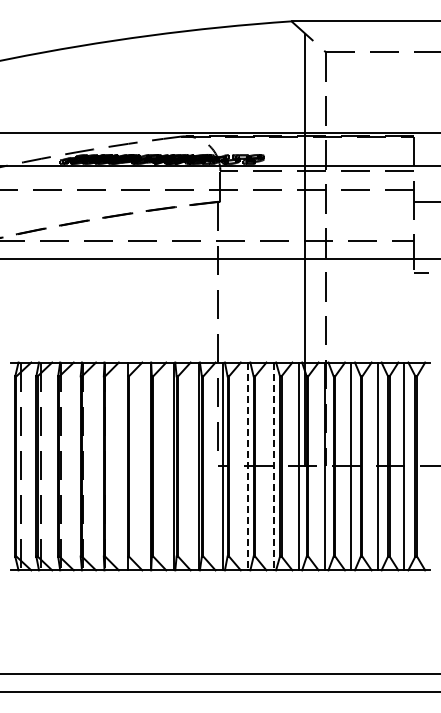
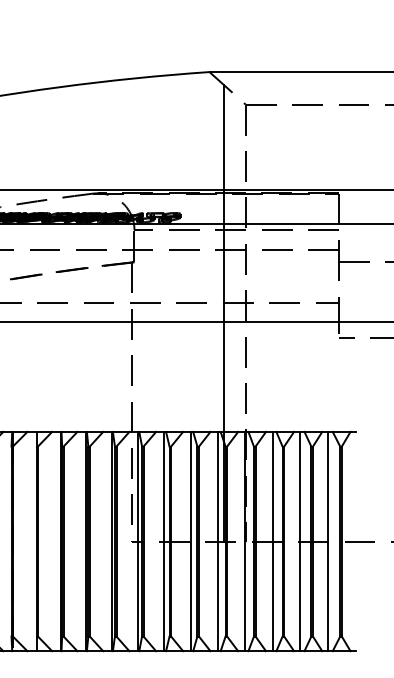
line: (248, 466) -> (164, 541), dashed -> solid
line: (273, 466) -> (190, 541), dashed -> solid

